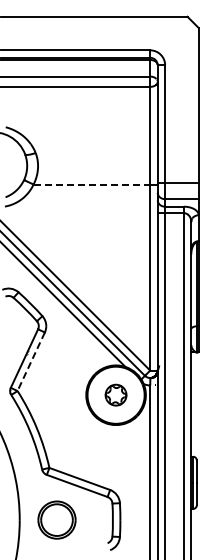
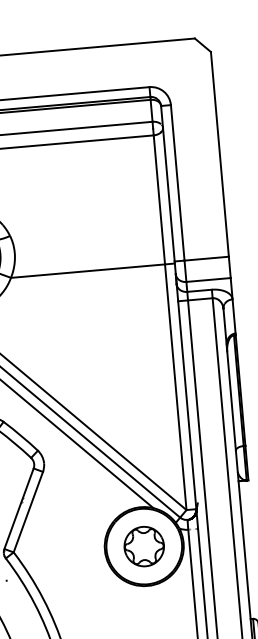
line: (92, 184) -> (88, 270), dashed -> solid
line: (31, 362) -> (28, 513), dashed -> solid
part: (115, 394) -> (143, 545), size x1.43

